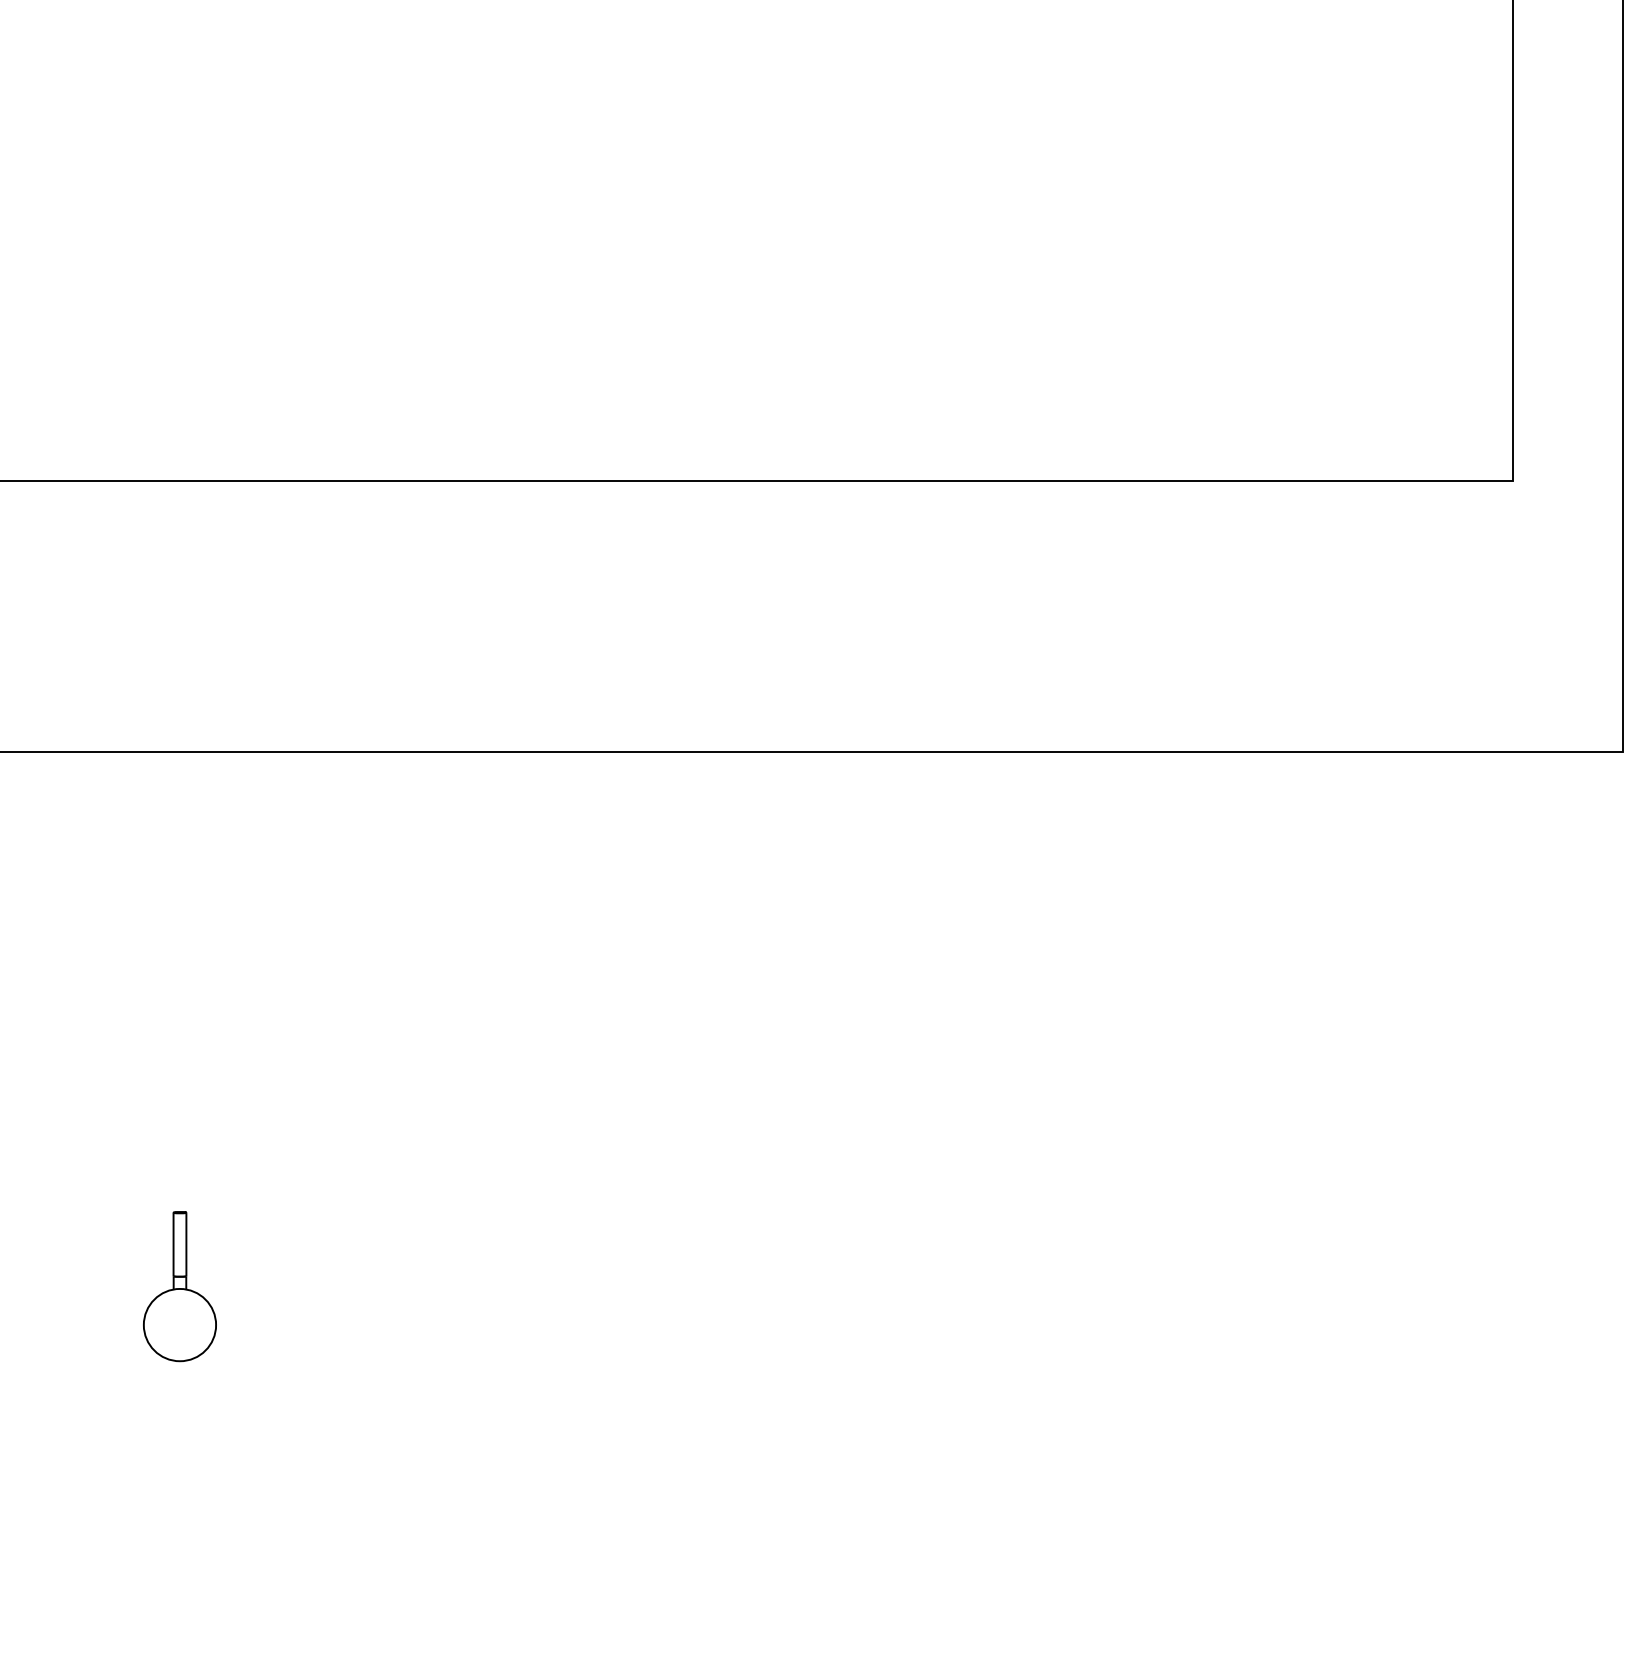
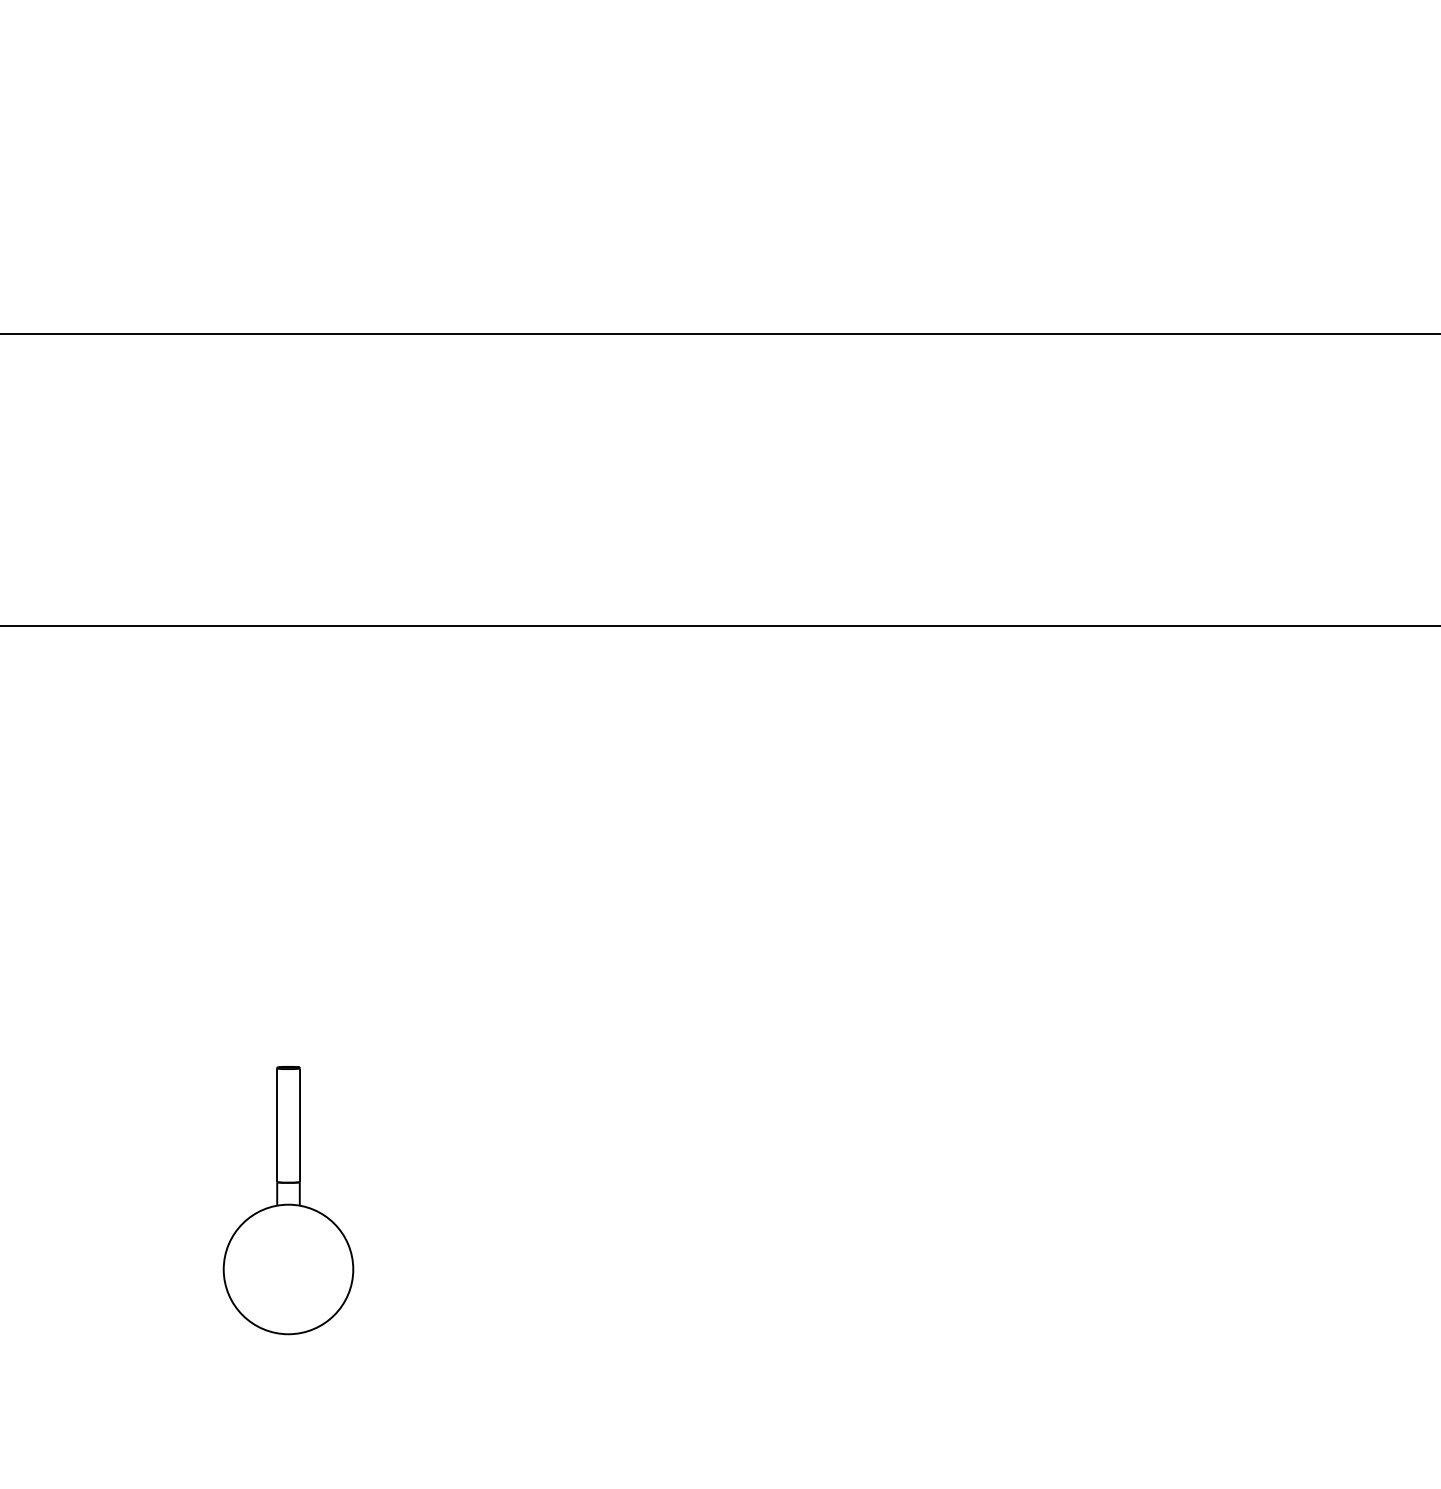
part: (179, 1286) -> (288, 1200), size x1.67

